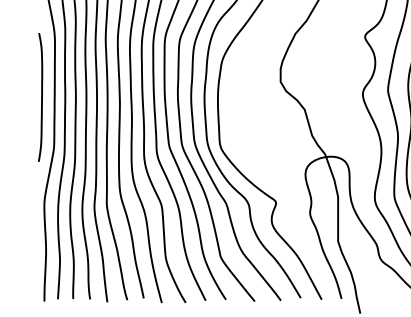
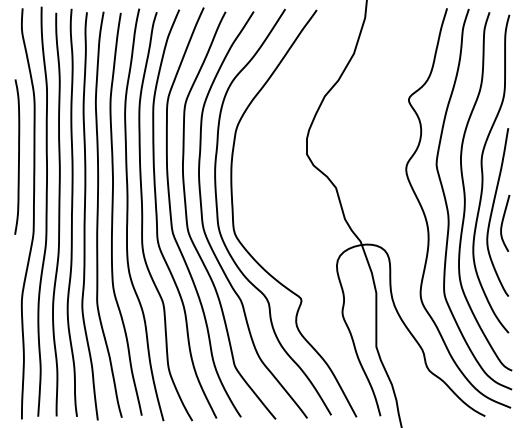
curve: (41, 96) -> (18, 156), moved

